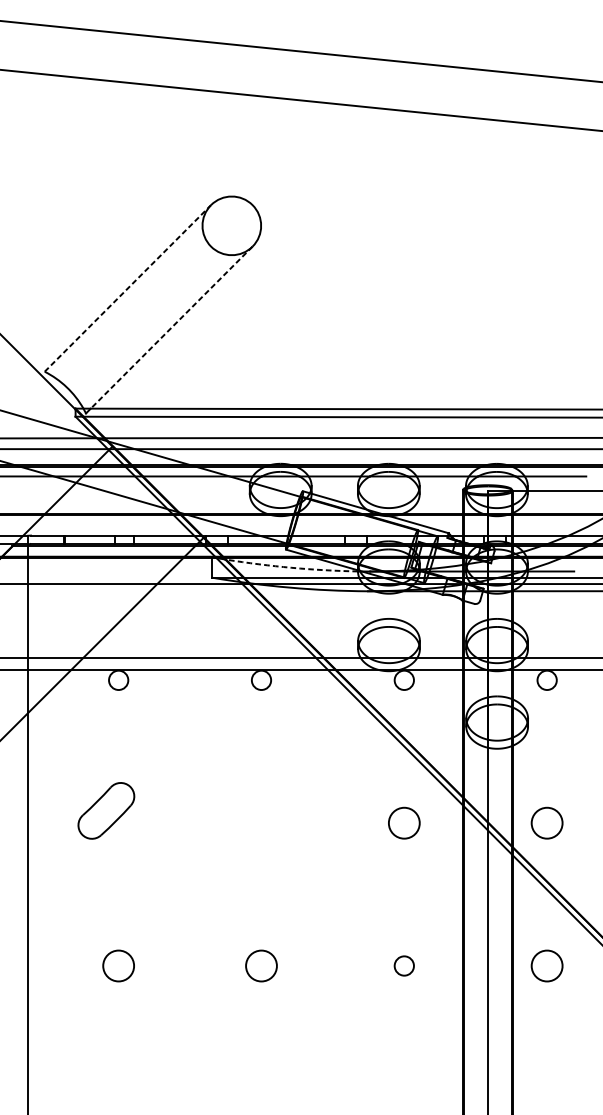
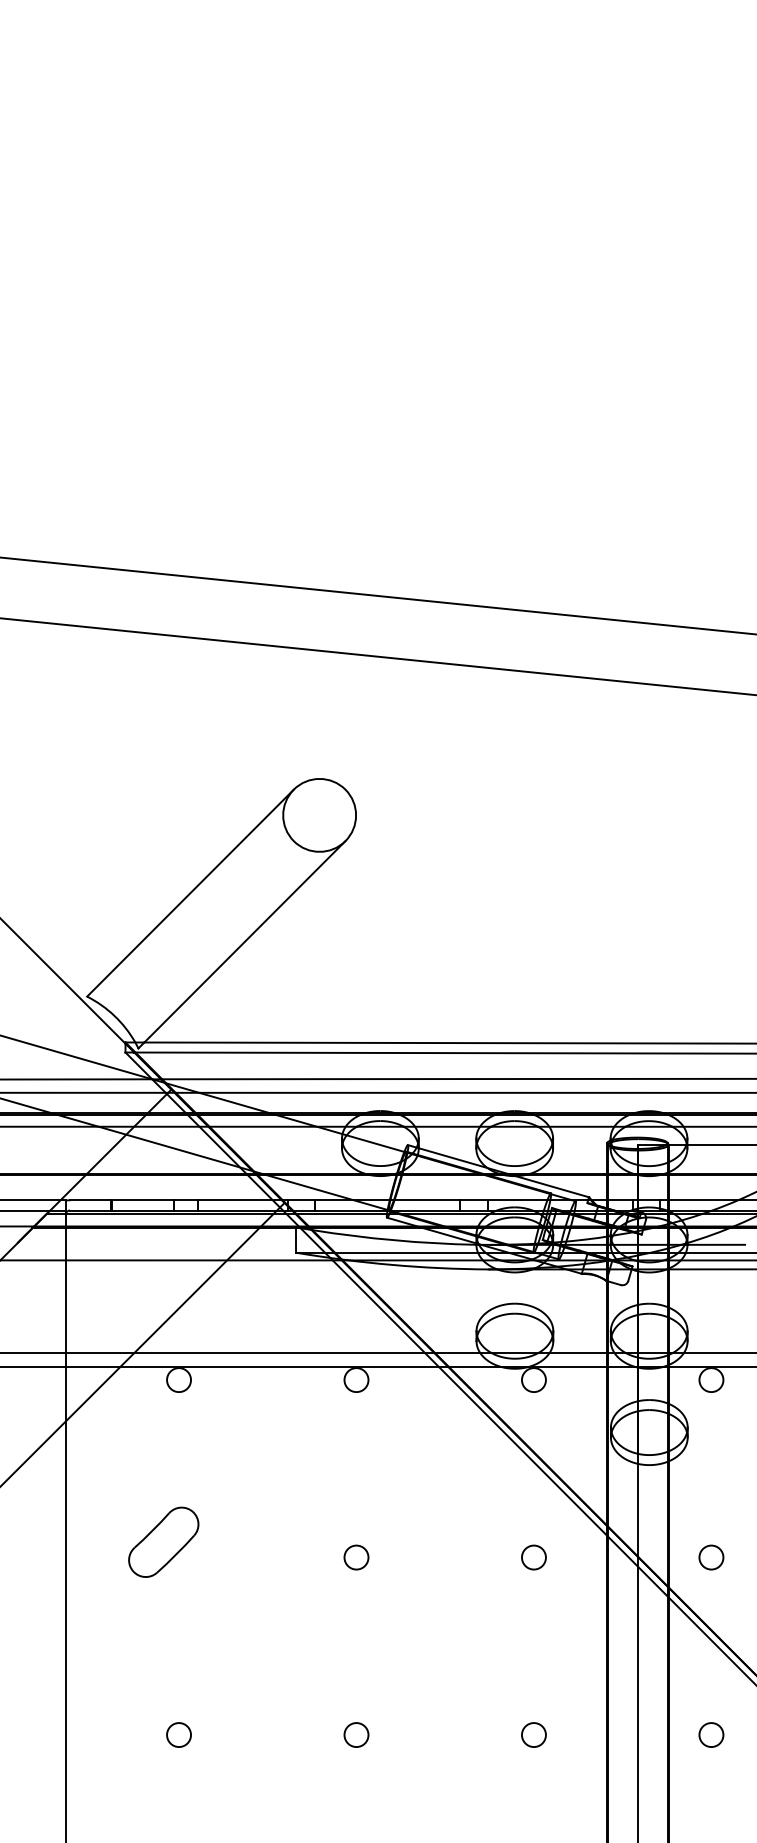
line: (127, 287) -> (190, 892), dashed -> solid
line: (171, 328) -> (244, 942), dashed -> solid
arc: (292, 568) -> (394, 1240), dashed -> solid
circle: (261, 823) -> (356, 1557), added
circle: (403, 823) -> (533, 1557), size x0.62
circle: (547, 823) -> (711, 1557), size x0.62
circle: (261, 965) -> (356, 1734), size x0.62
circle: (547, 965) -> (711, 1734), size x0.62
circle: (119, 966) -> (179, 1735), size x0.62

